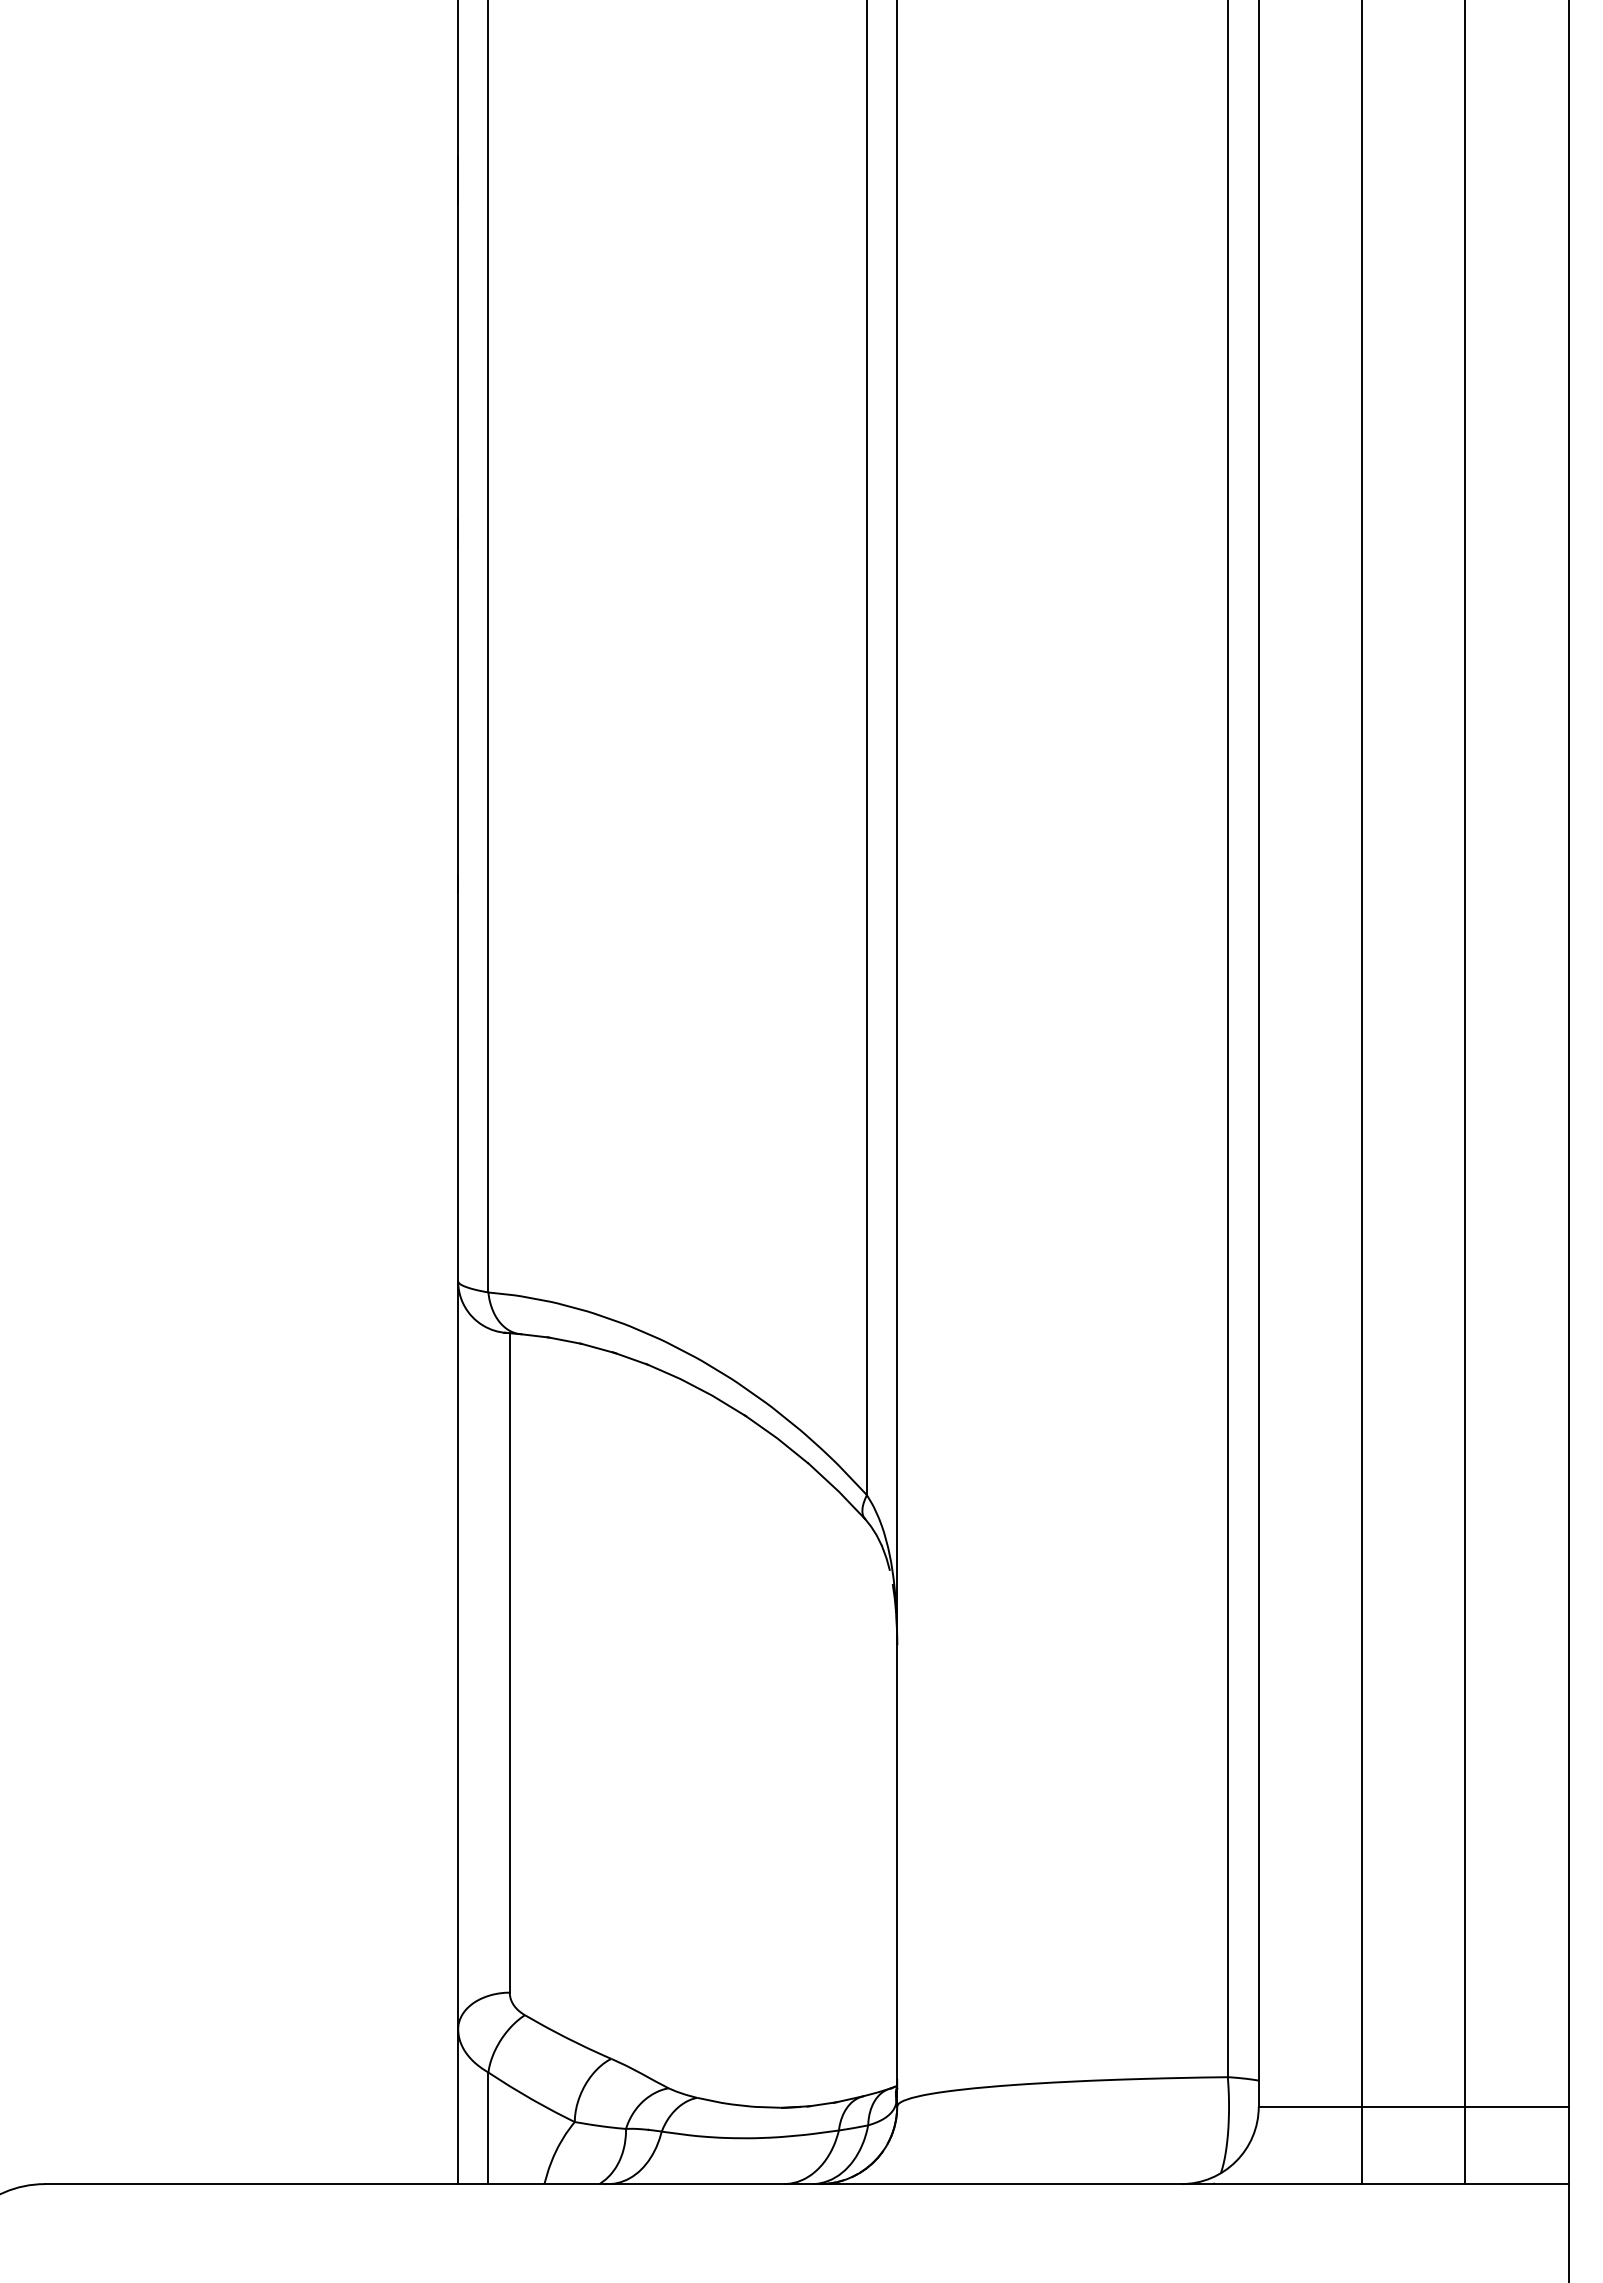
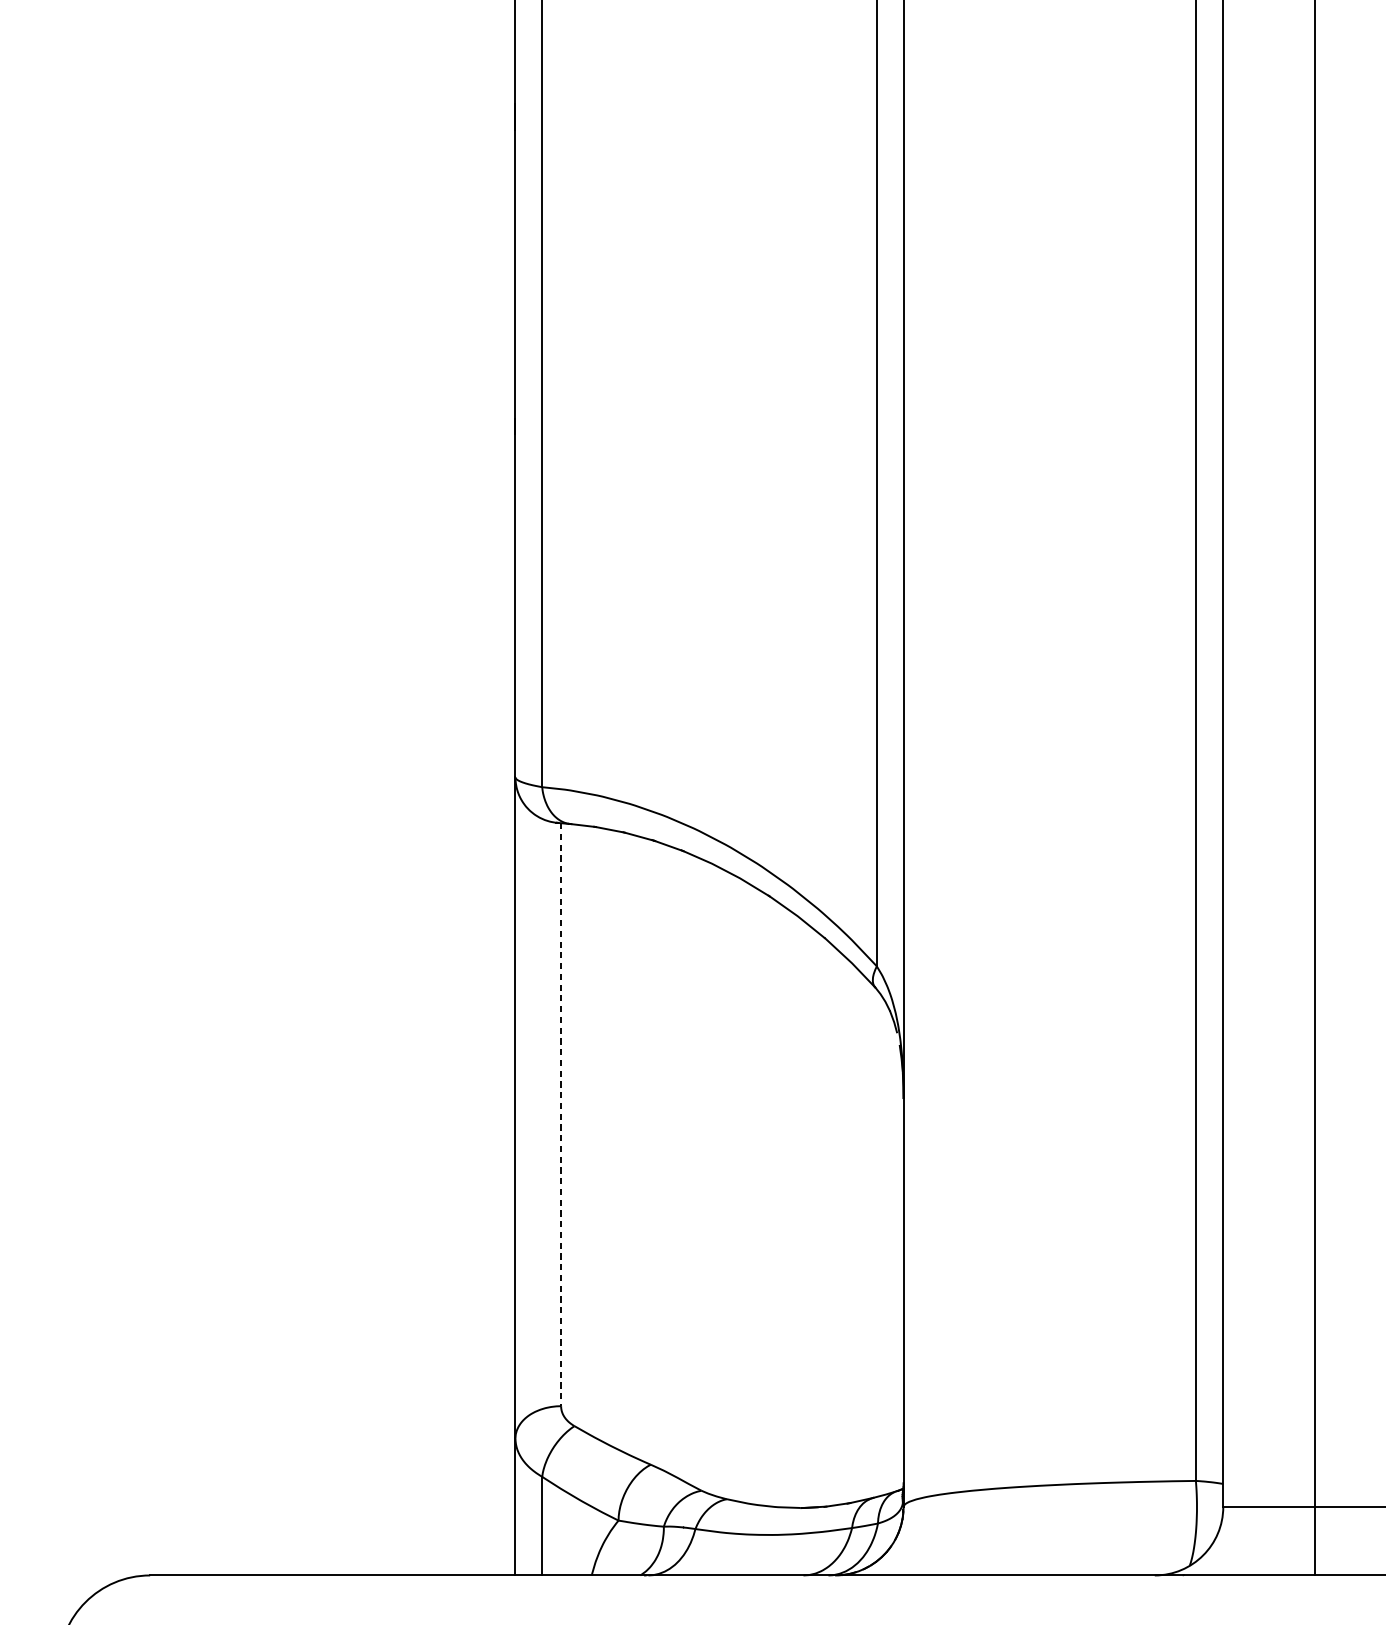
line: (509, 1662) -> (560, 1114), solid -> dashed

